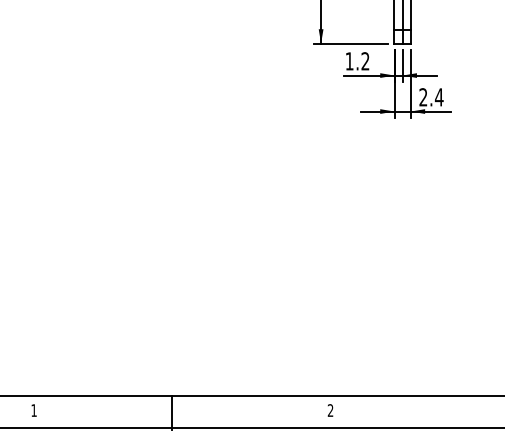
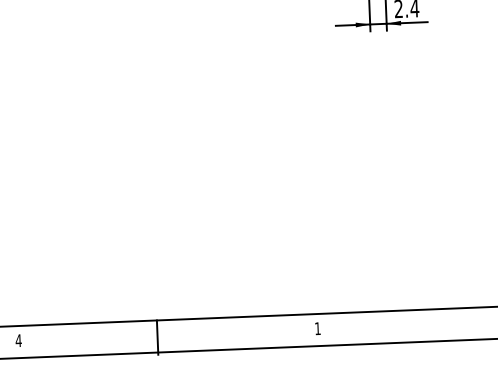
text: (34, 410) -> (19, 340), 1 -> 4
text: (330, 410) -> (317, 328), 2 -> 1

